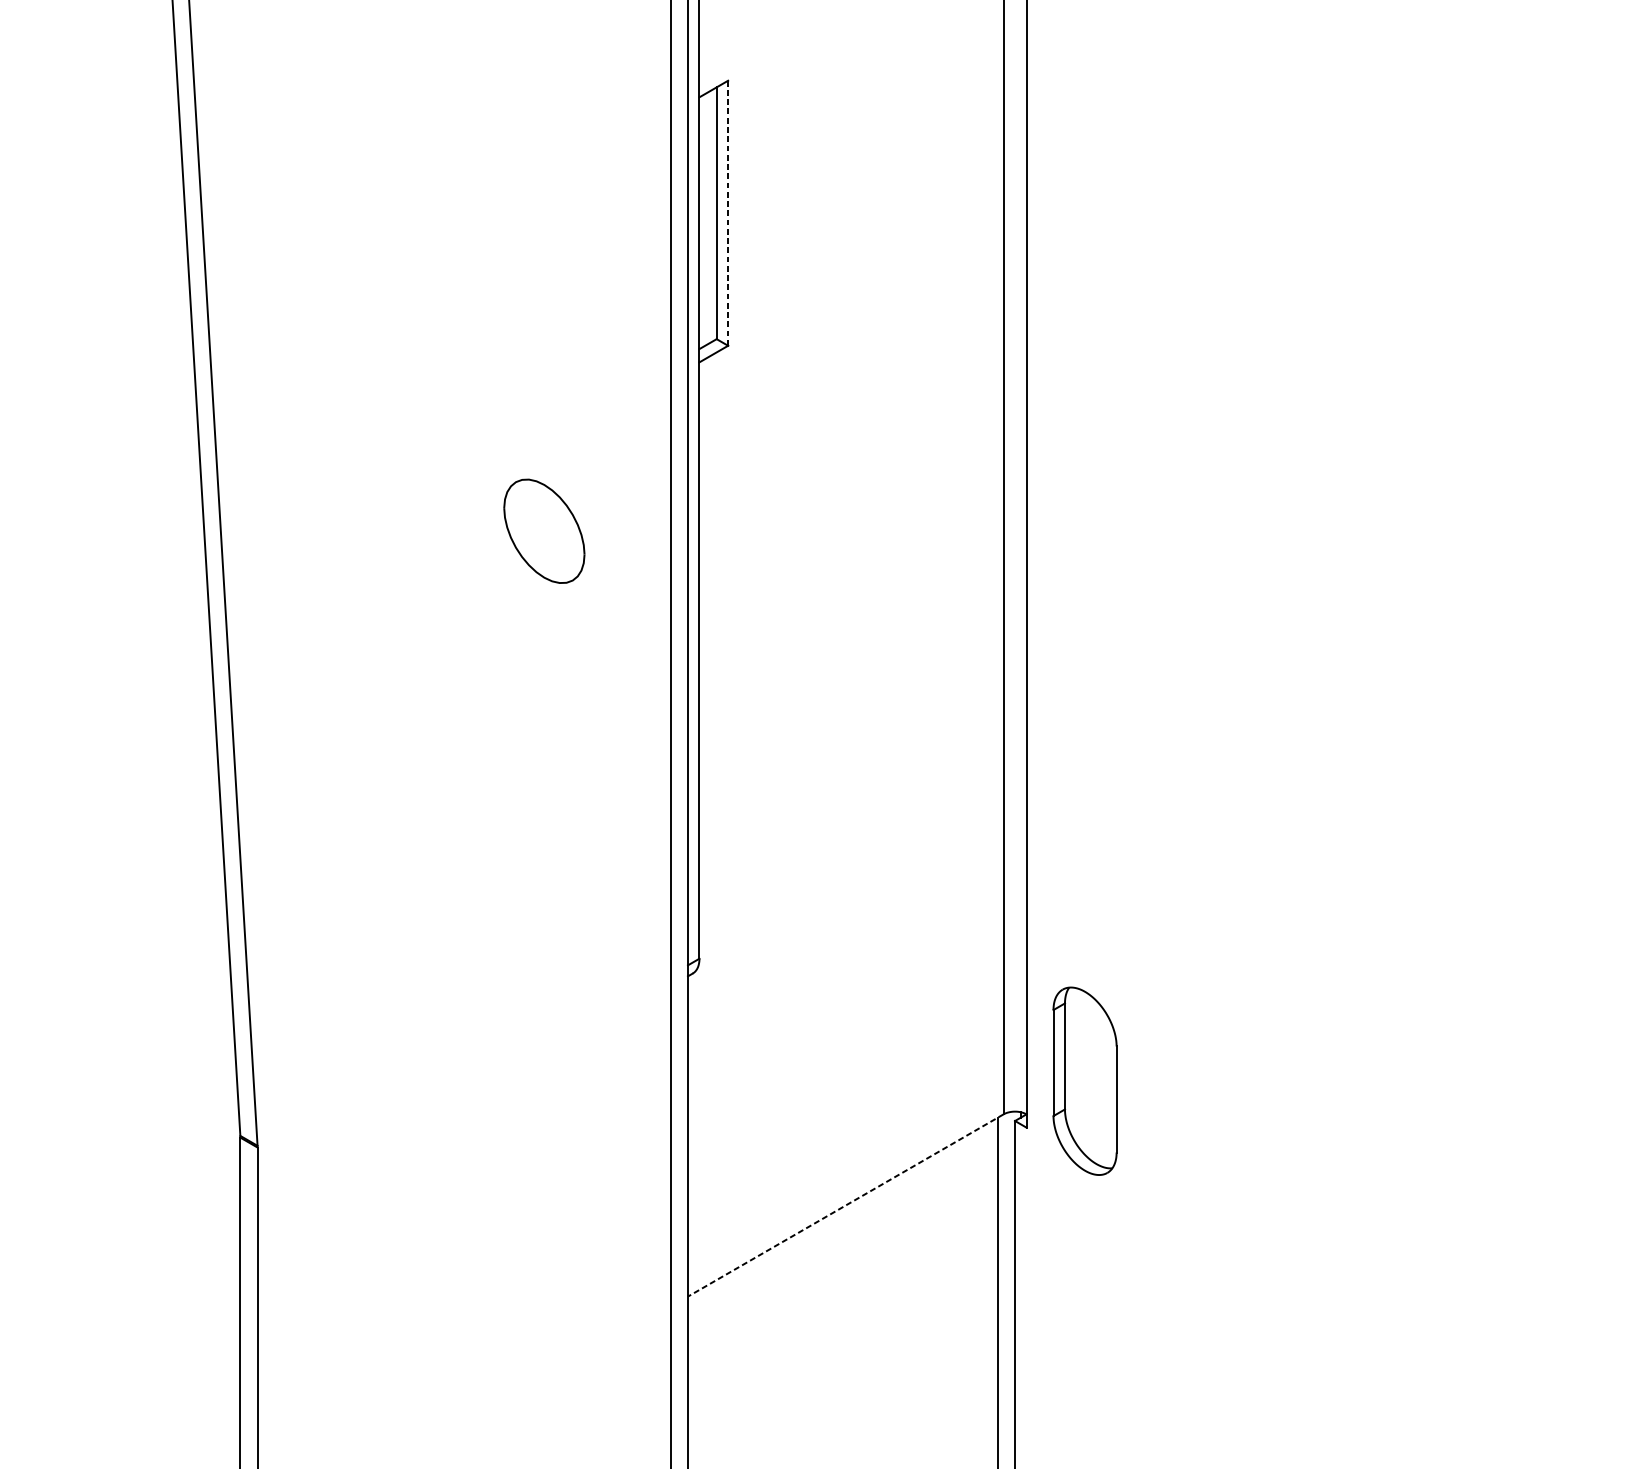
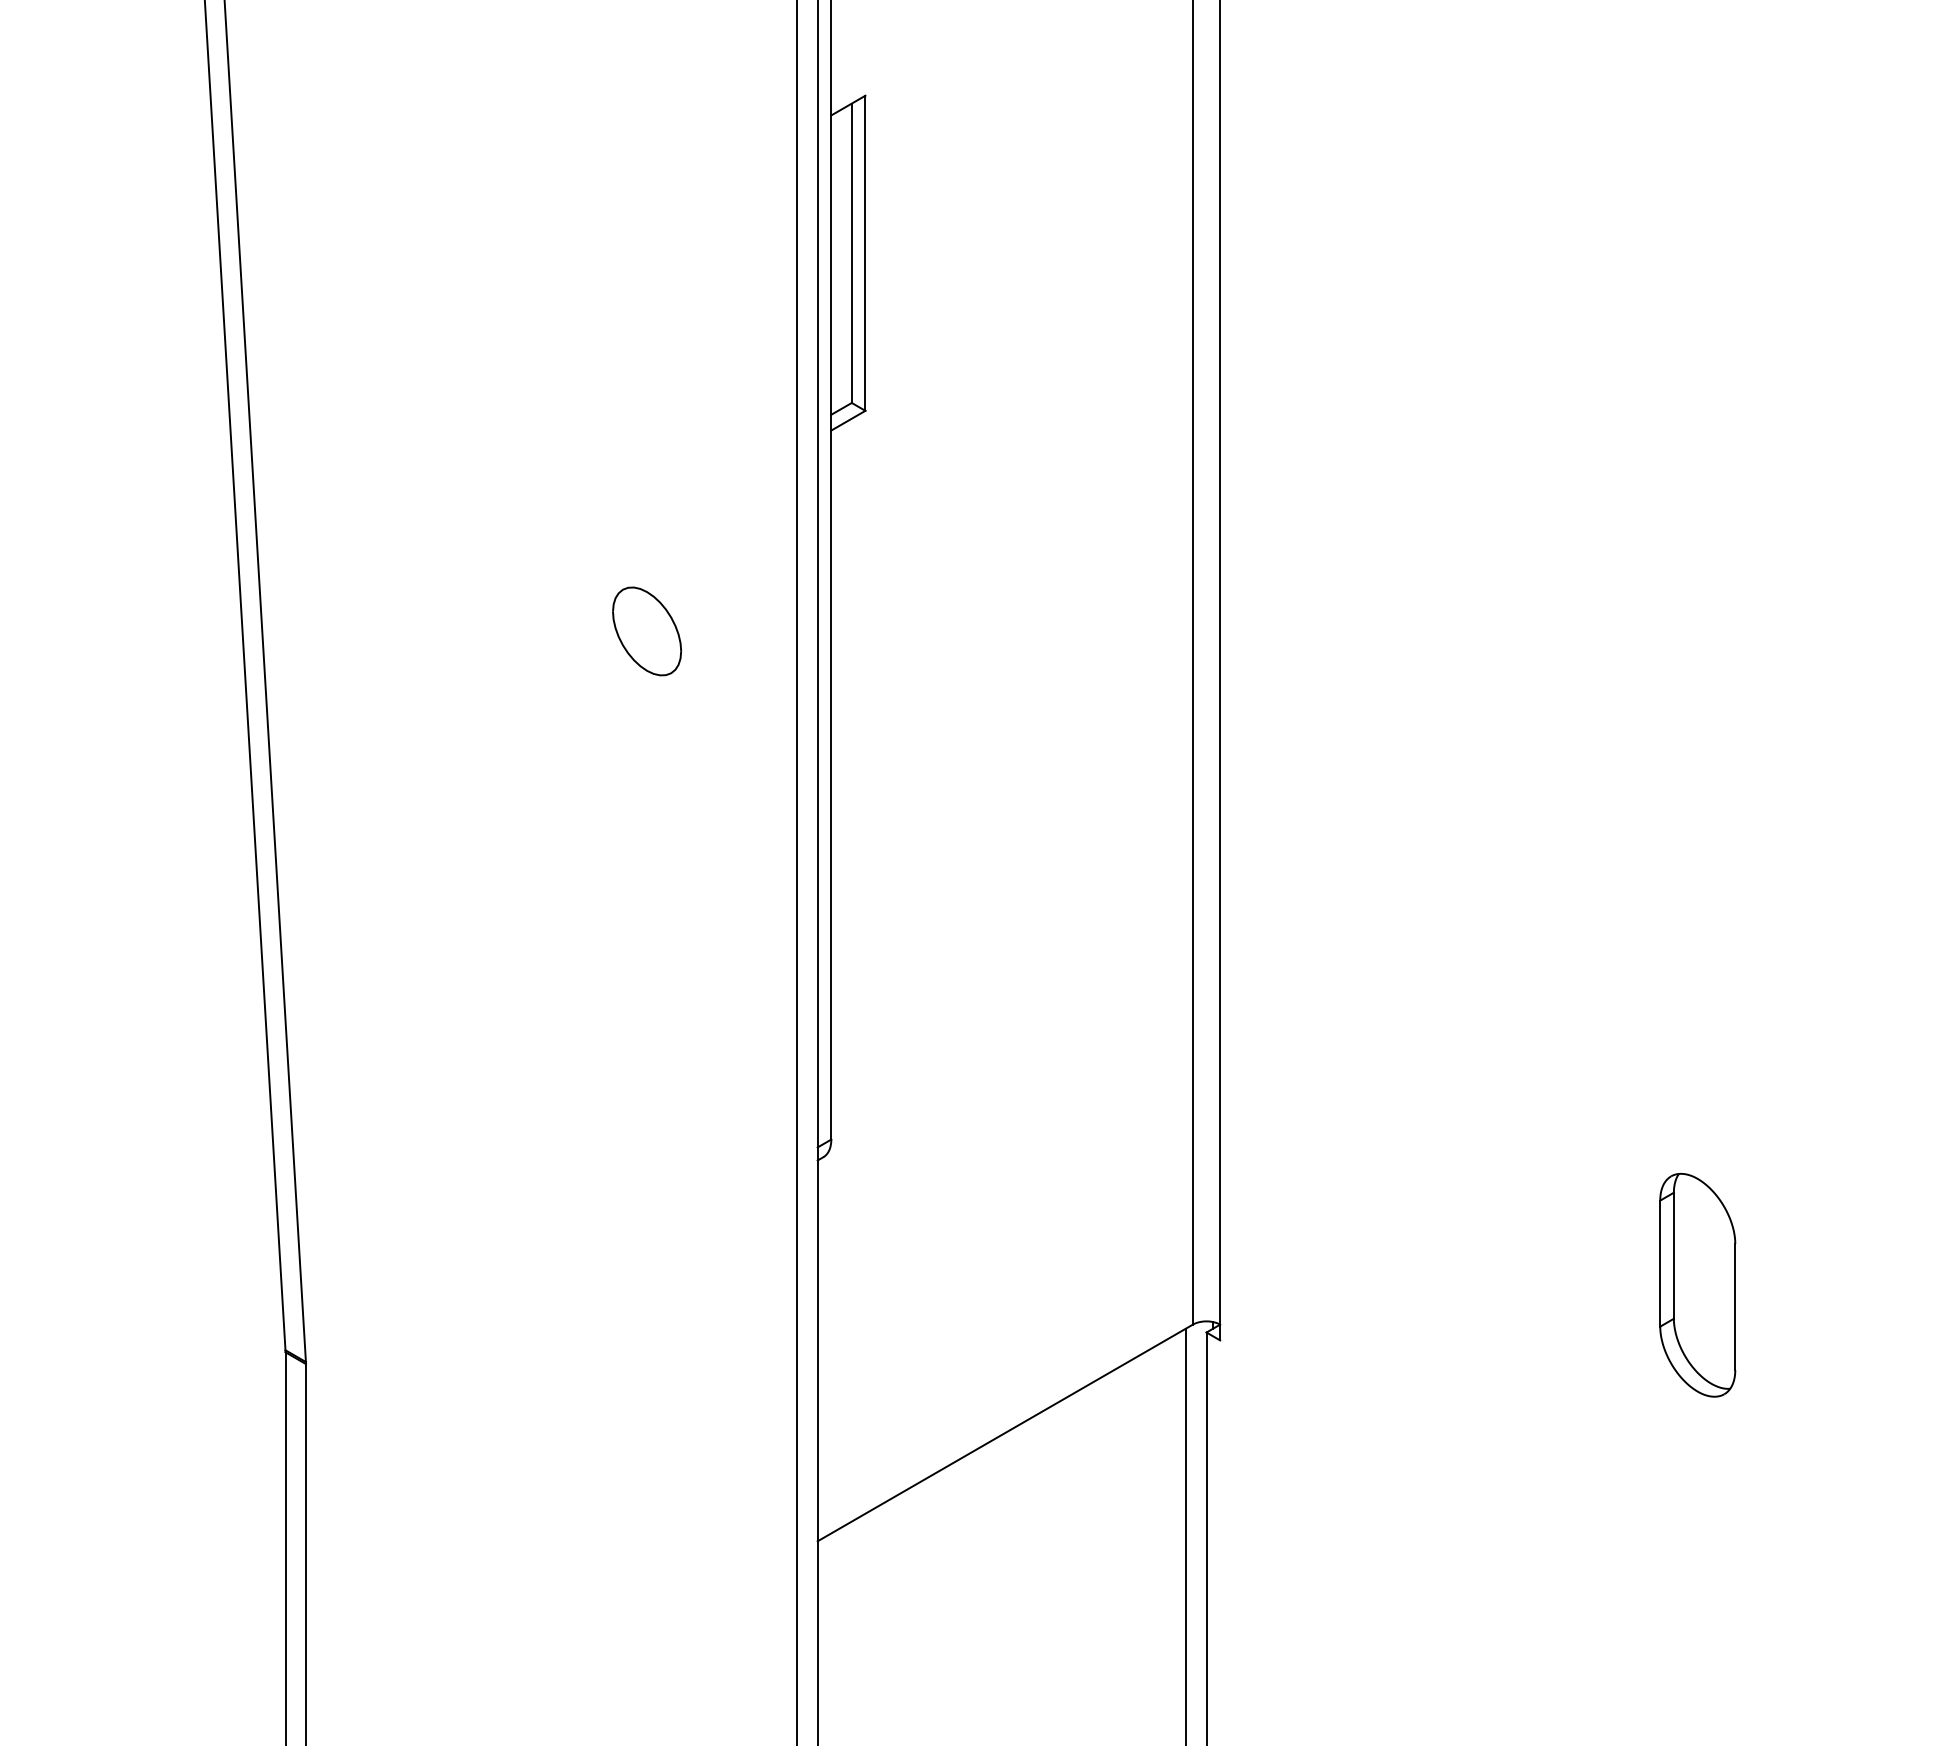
line: (728, 213) -> (865, 253), dashed -> solid
part: (544, 531) -> (647, 631), size x0.71
part: (1084, 1081) -> (1697, 1285), moved
line: (845, 1205) -> (1005, 1432), dashed -> solid

